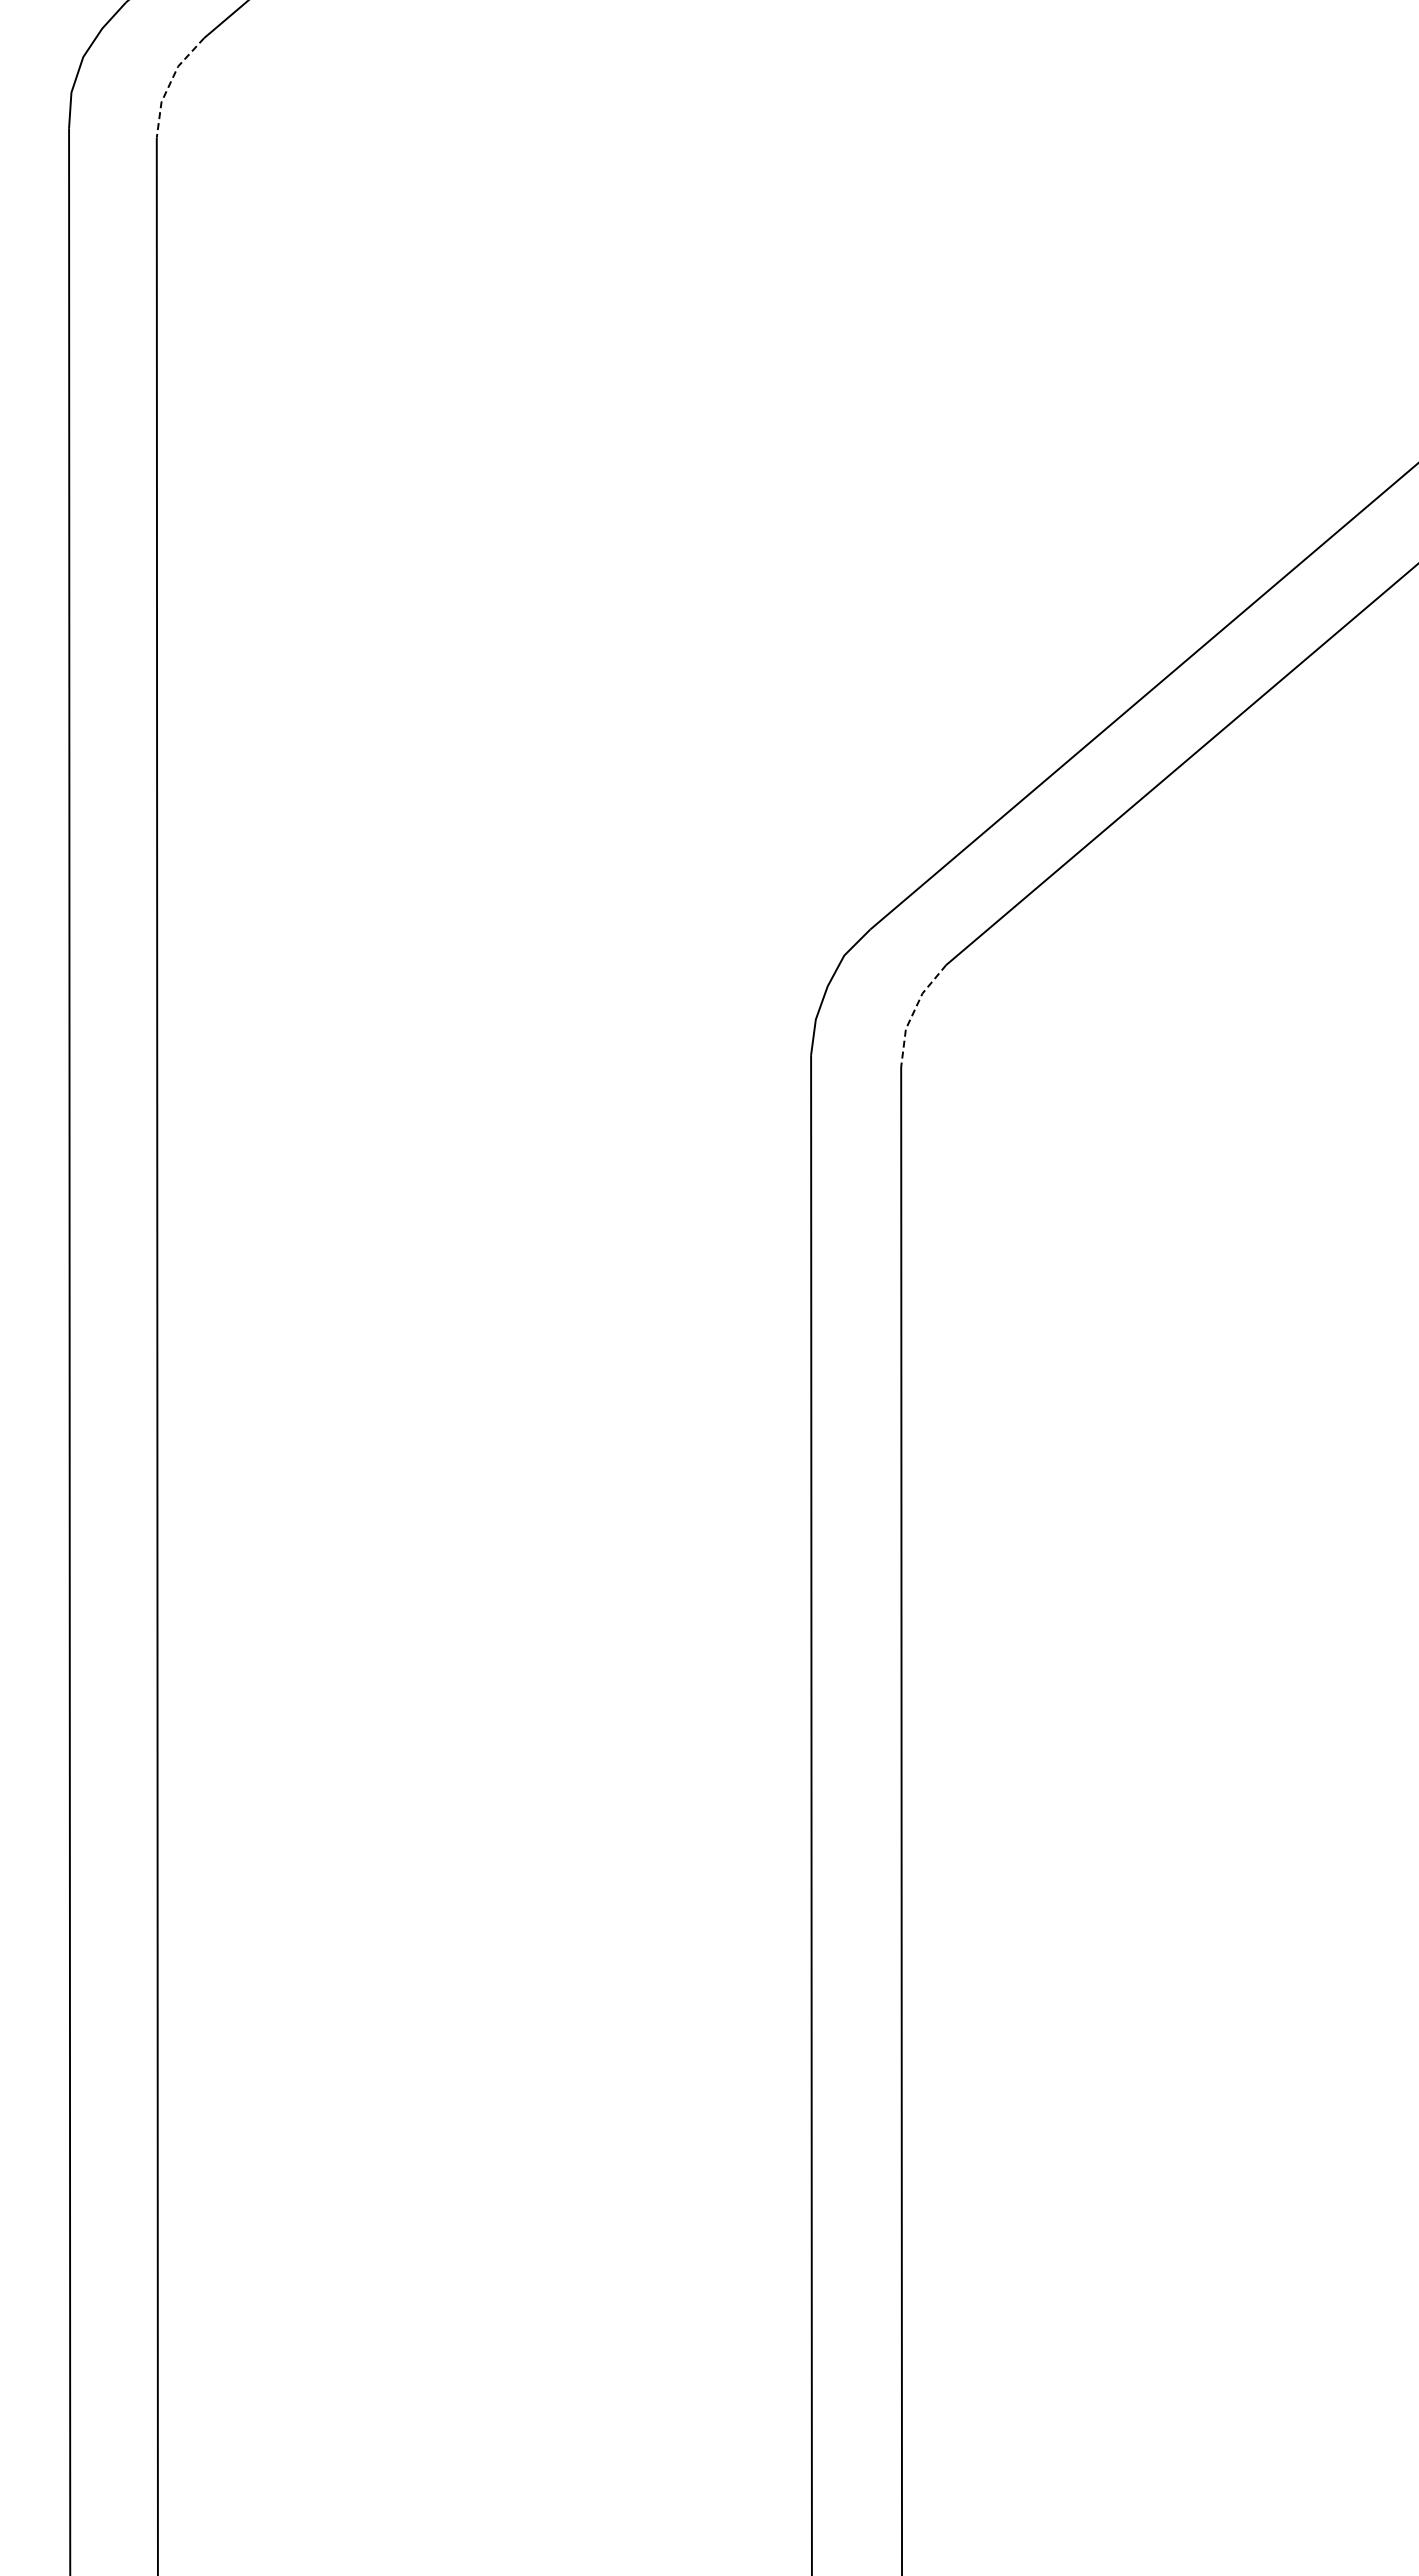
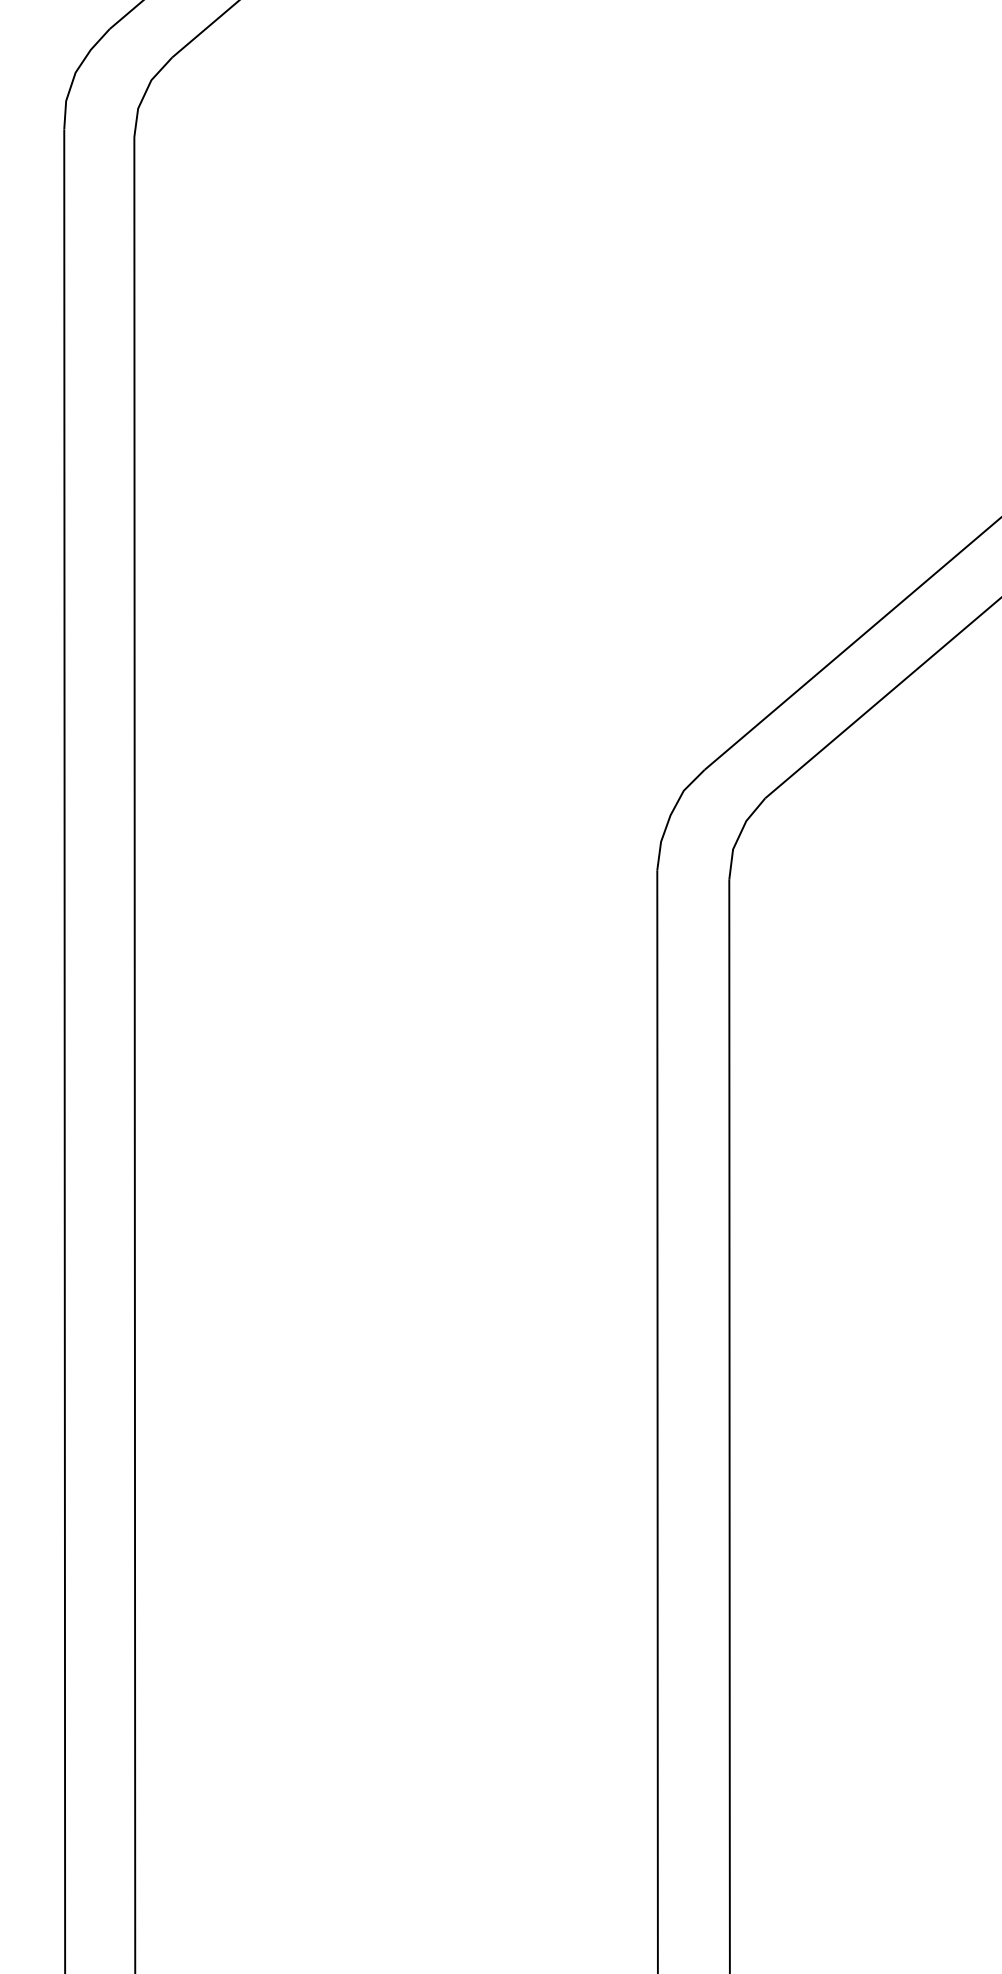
line: (170, 83) -> (145, 93), dashed -> solid
line: (913, 1012) -> (739, 836), dashed -> solid

